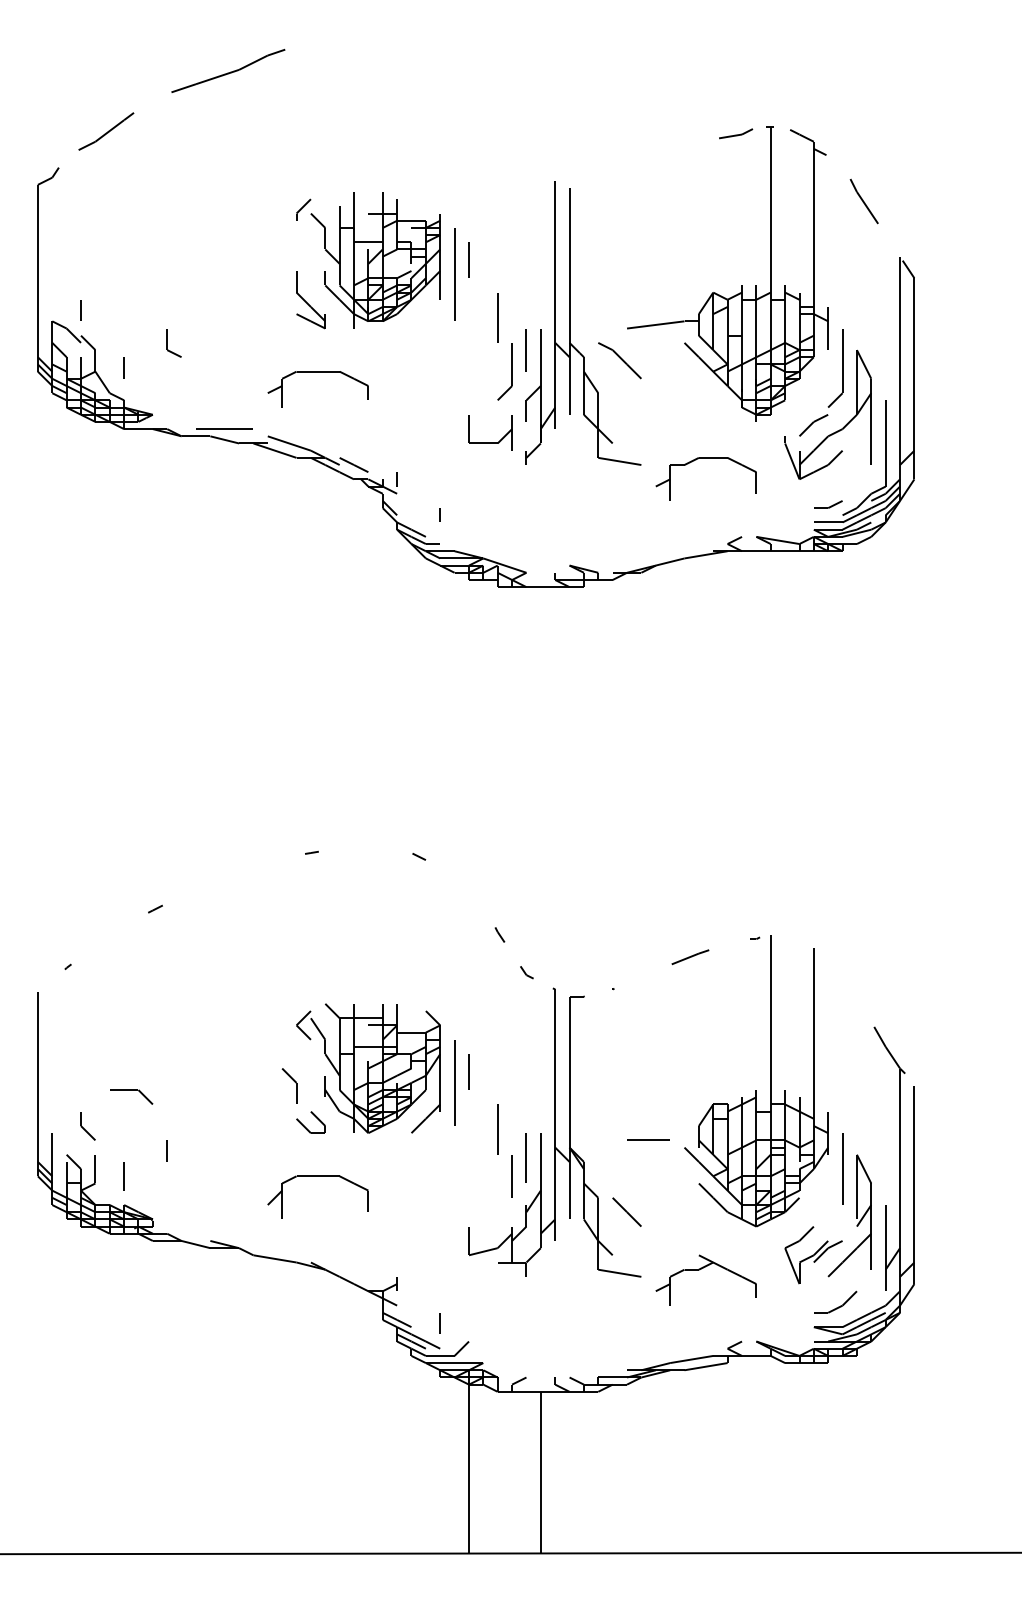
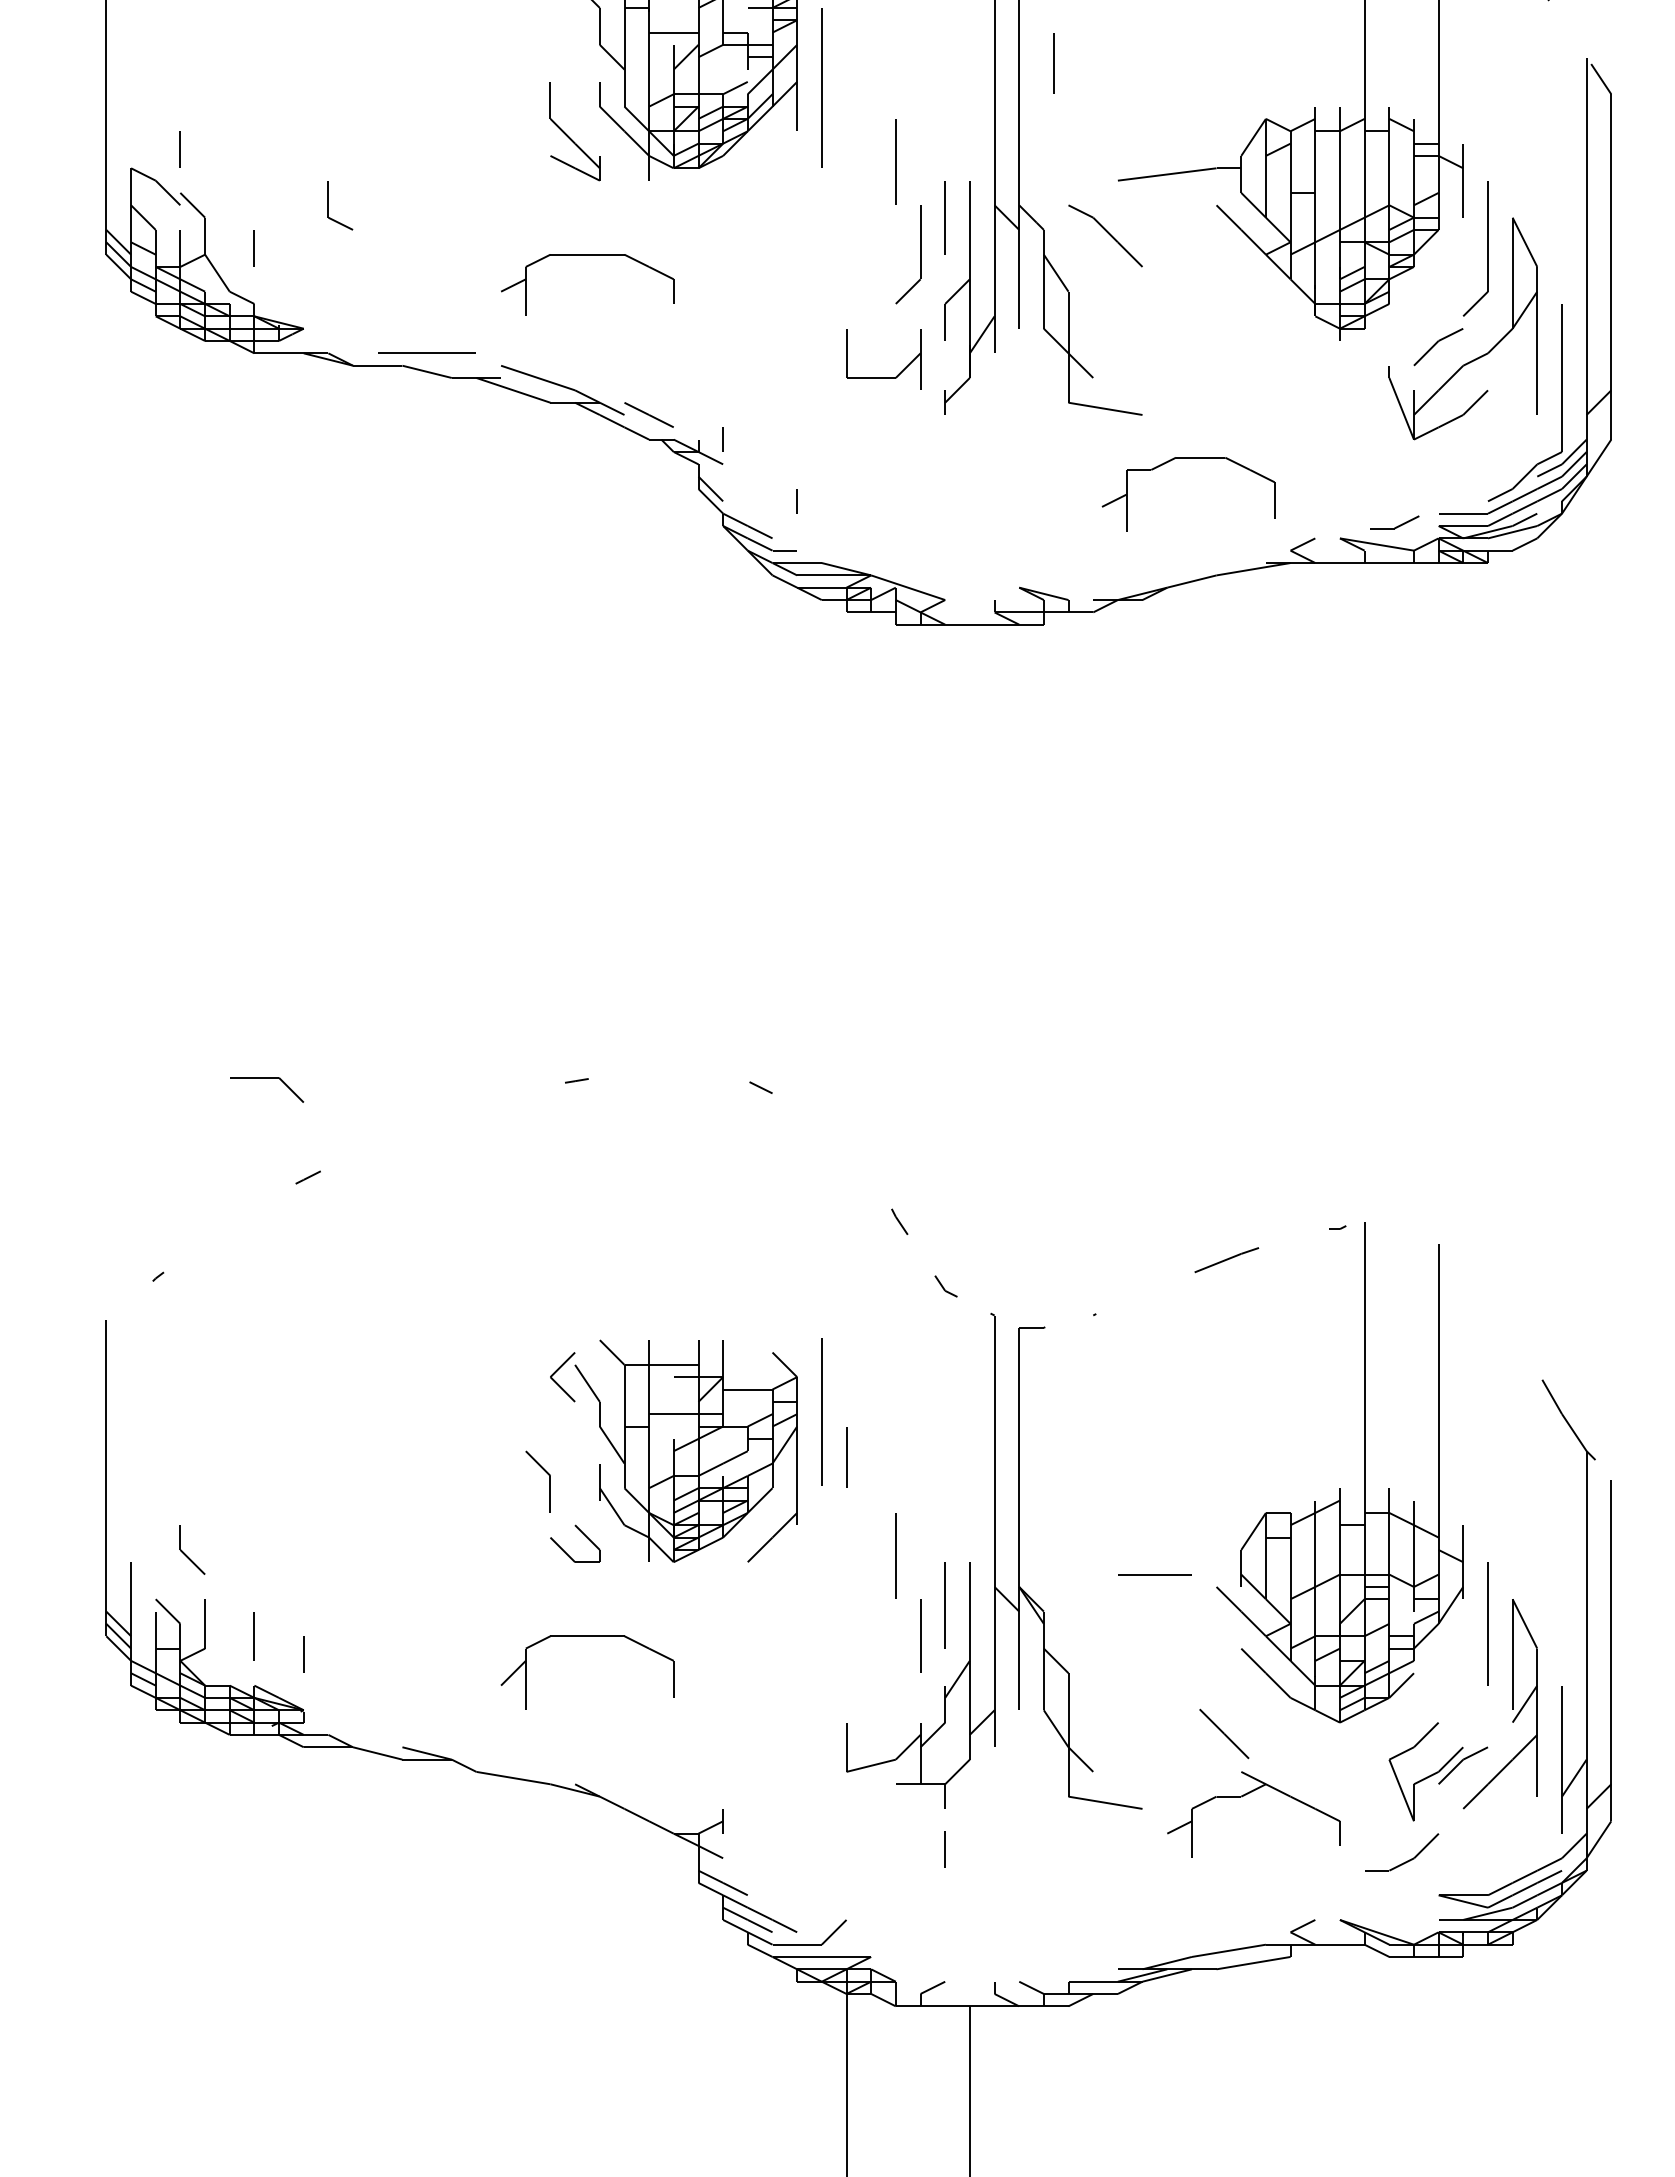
line: (468, 259) -> (1053, 62), moved
part: (705, 458) -> (1187, 458), moved
part: (828, 504) -> (1395, 522), moved
line: (454, 1082) -> (821, 1411), moved
part: (131, 1096) -> (267, 1088), moved
line: (166, 1150) -> (303, 1653), moved
line: (626, 1211) -> (1223, 1732), moved
part: (835, 1301) -> (1401, 1851), moved
line: (439, 1323) -> (943, 1849), moved

